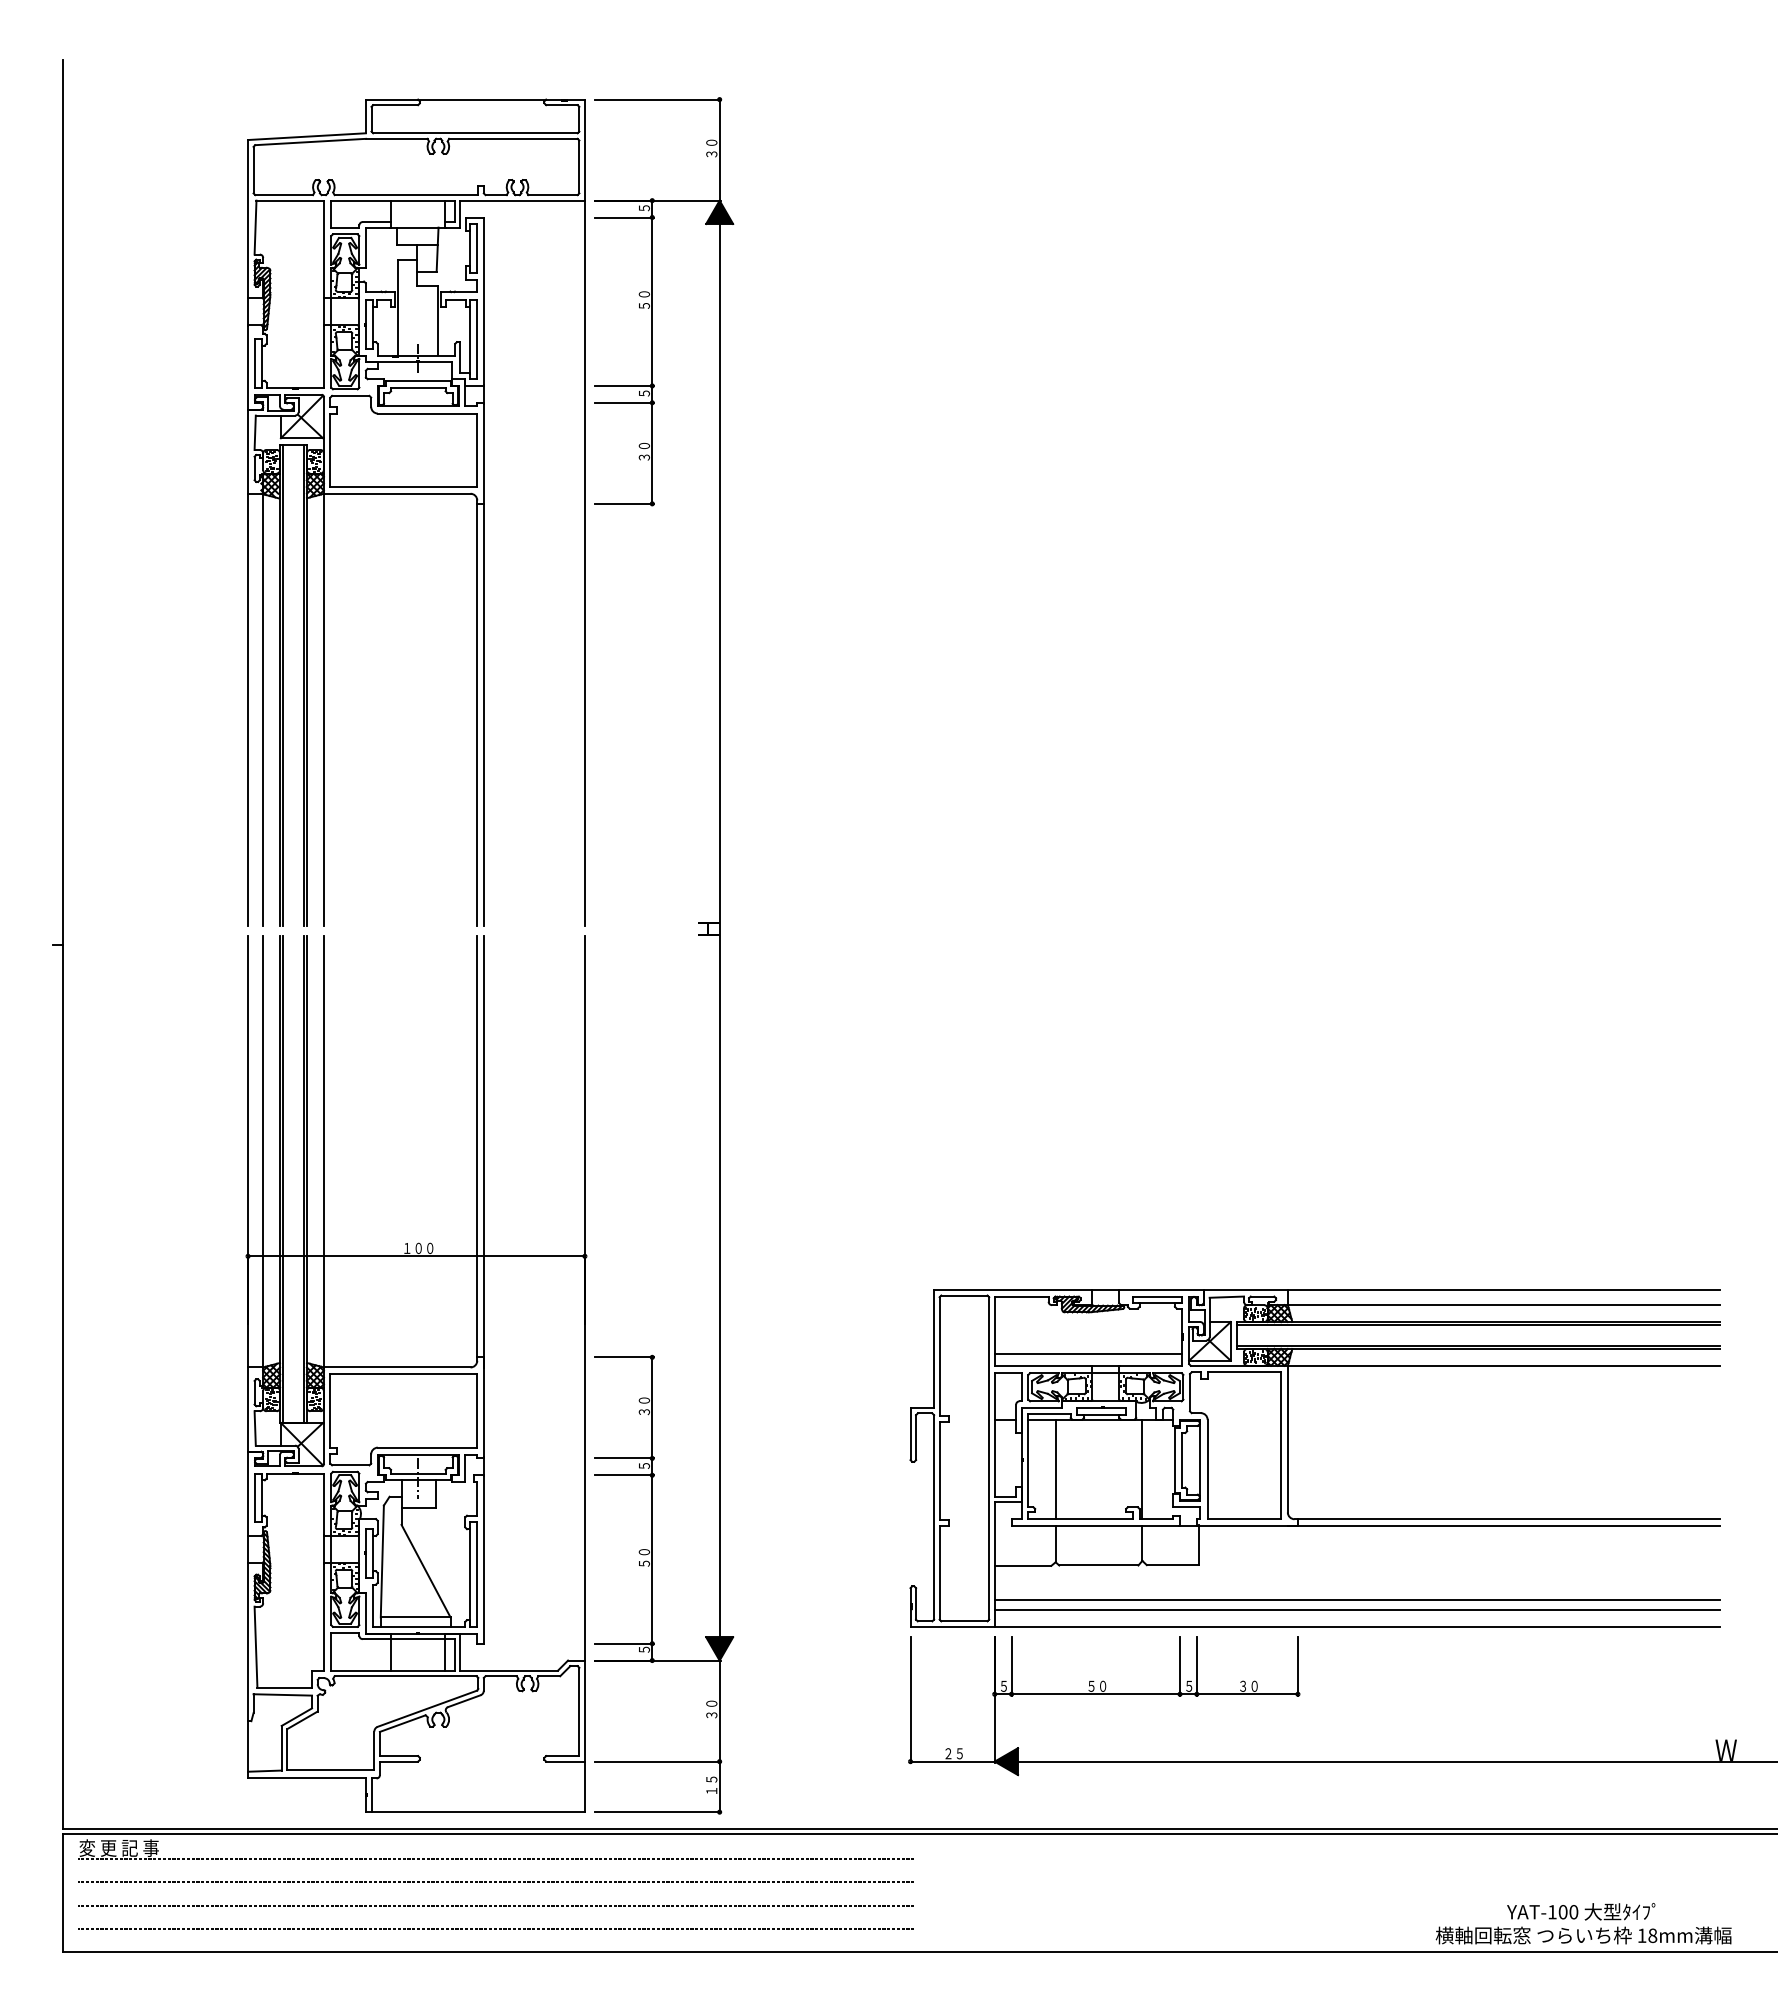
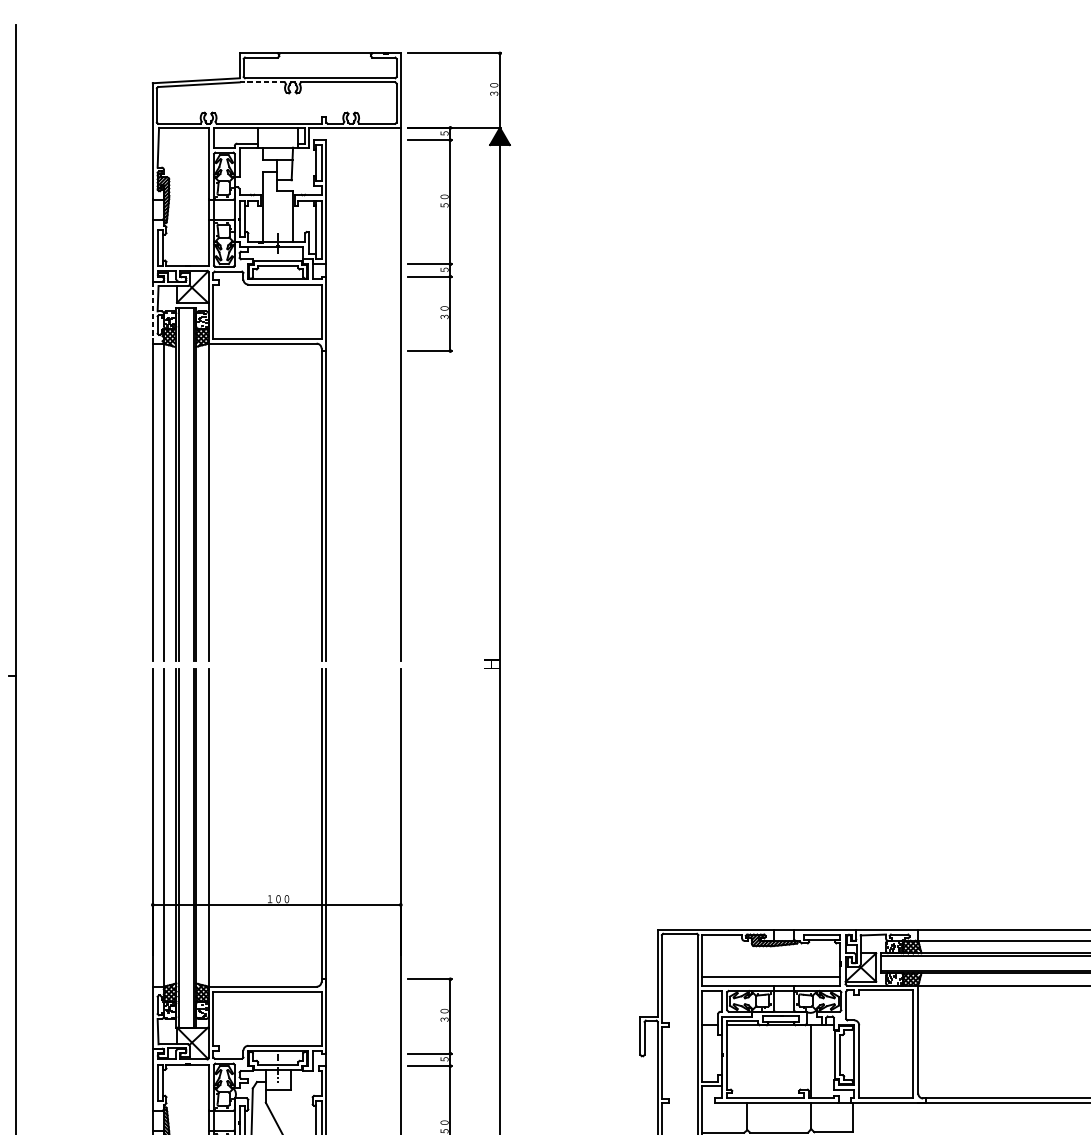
line: (396, 138) -> (262, 82), solid -> dashed
line: (248, 451) -> (153, 312), solid -> dashed
line: (1055, 1469) -> (747, 1061), removed

